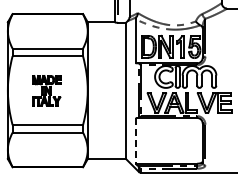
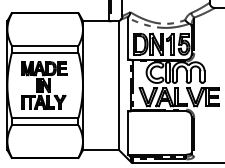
part: (46, 90) -> (43, 85), size x1.67
line: (135, 140) -> (128, 132), dashed -> solid

